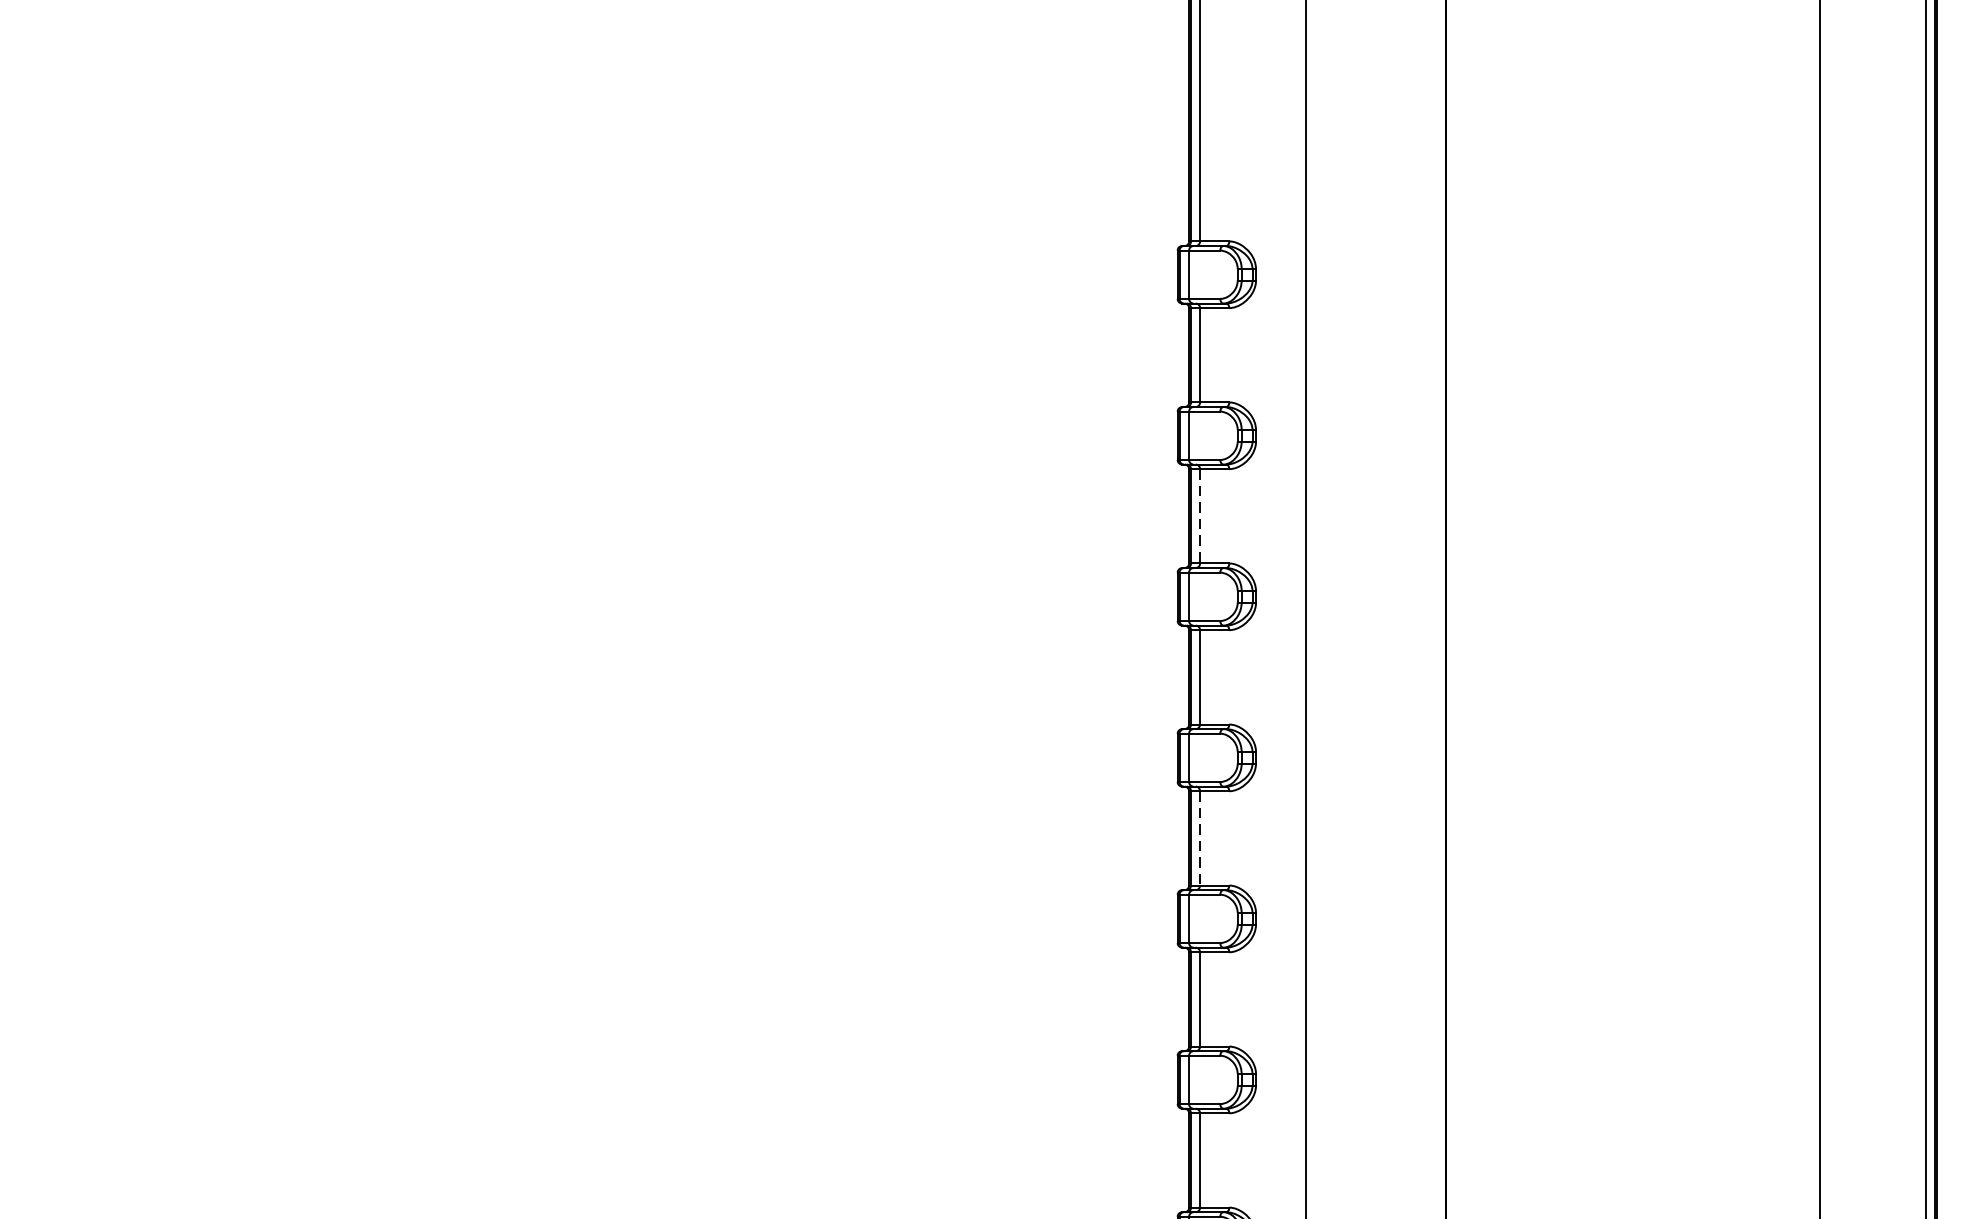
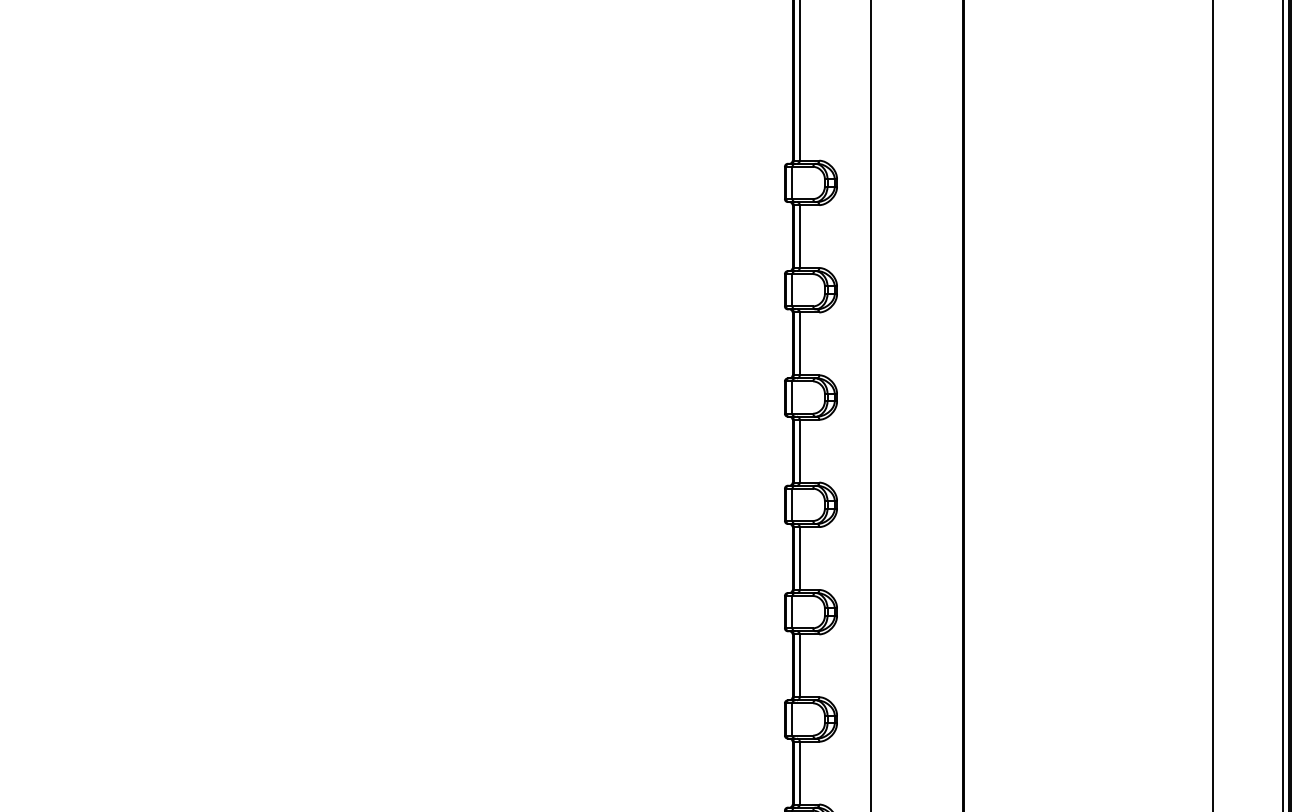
line: (1199, 517) -> (799, 344), dashed -> solid
line: (1199, 839) -> (799, 559), dashed -> solid

